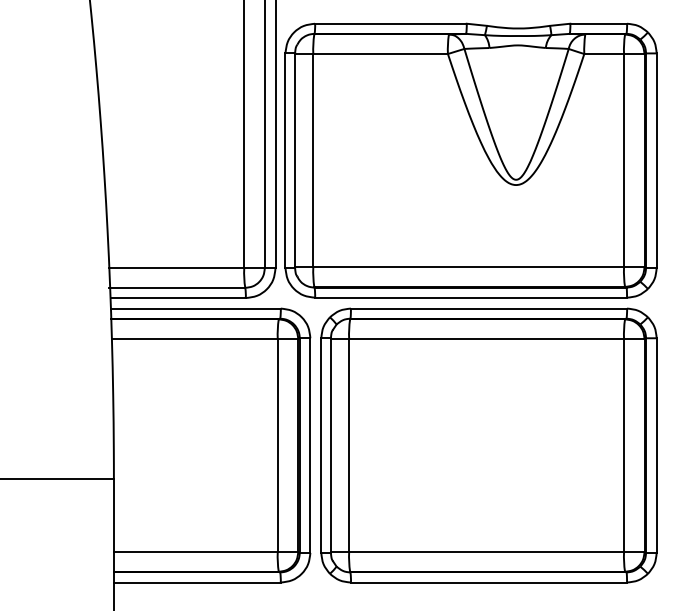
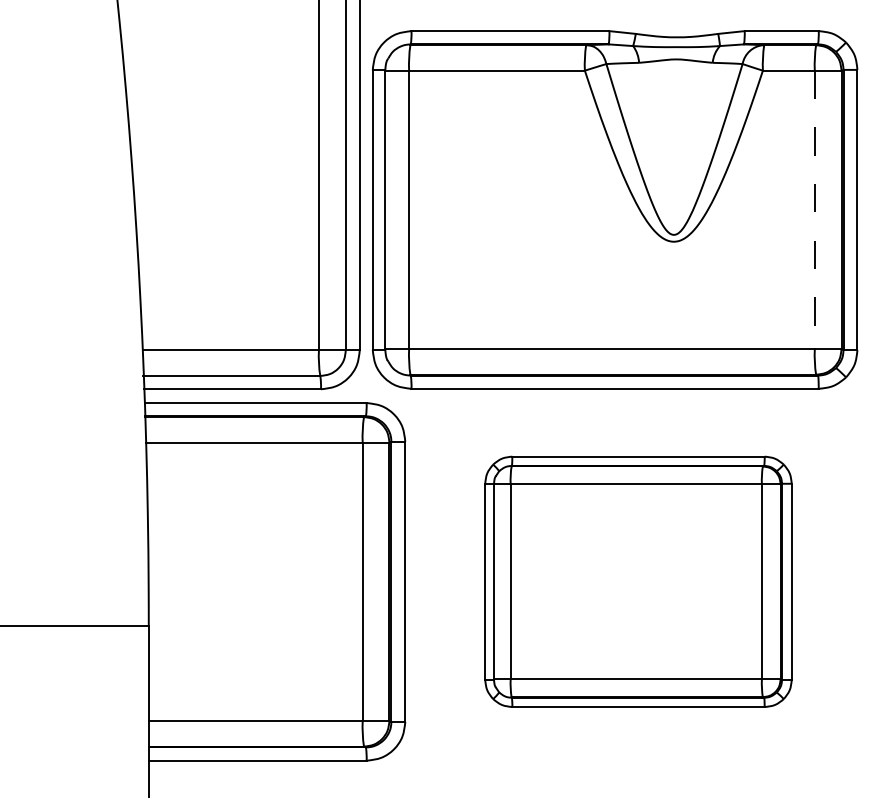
line: (624, 160) -> (815, 209), solid -> dashed
part: (488, 445) -> (637, 581), size x0.7

